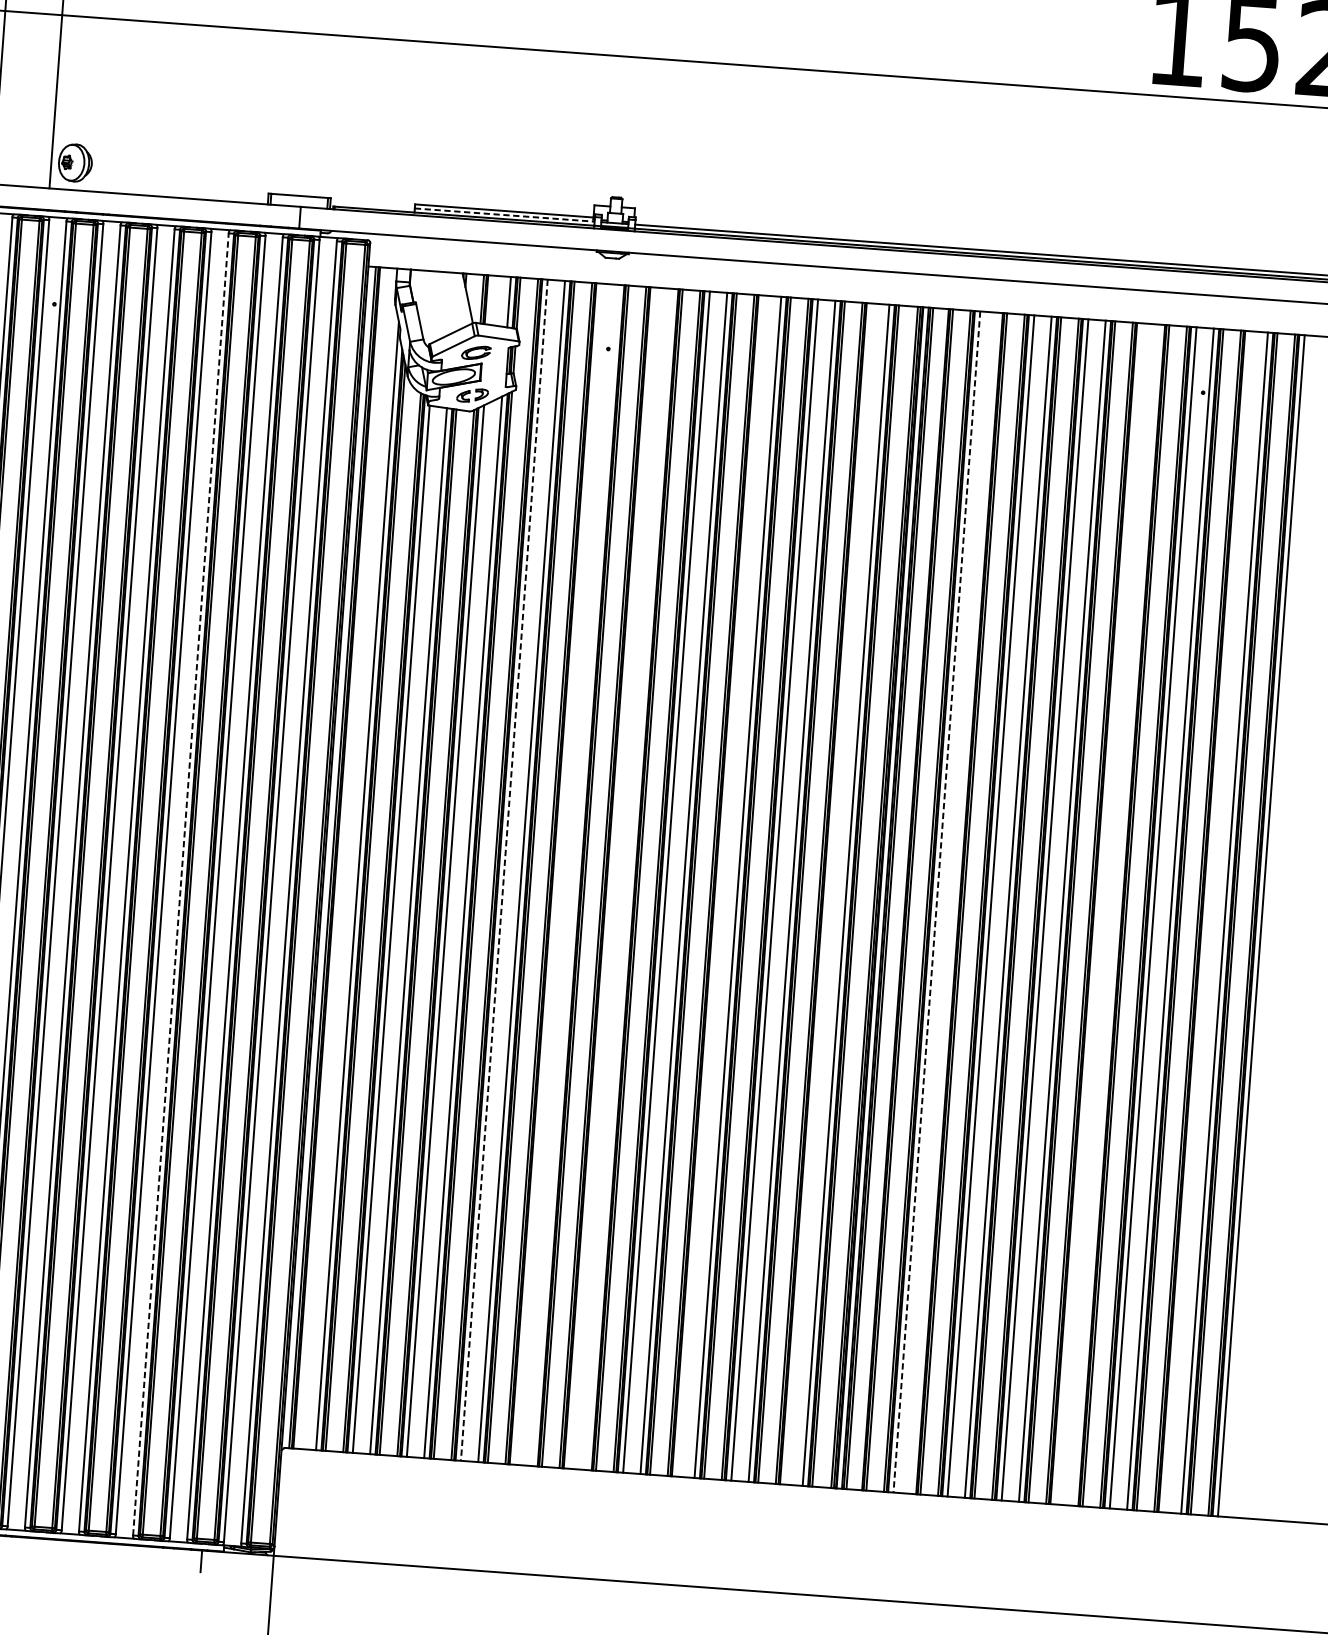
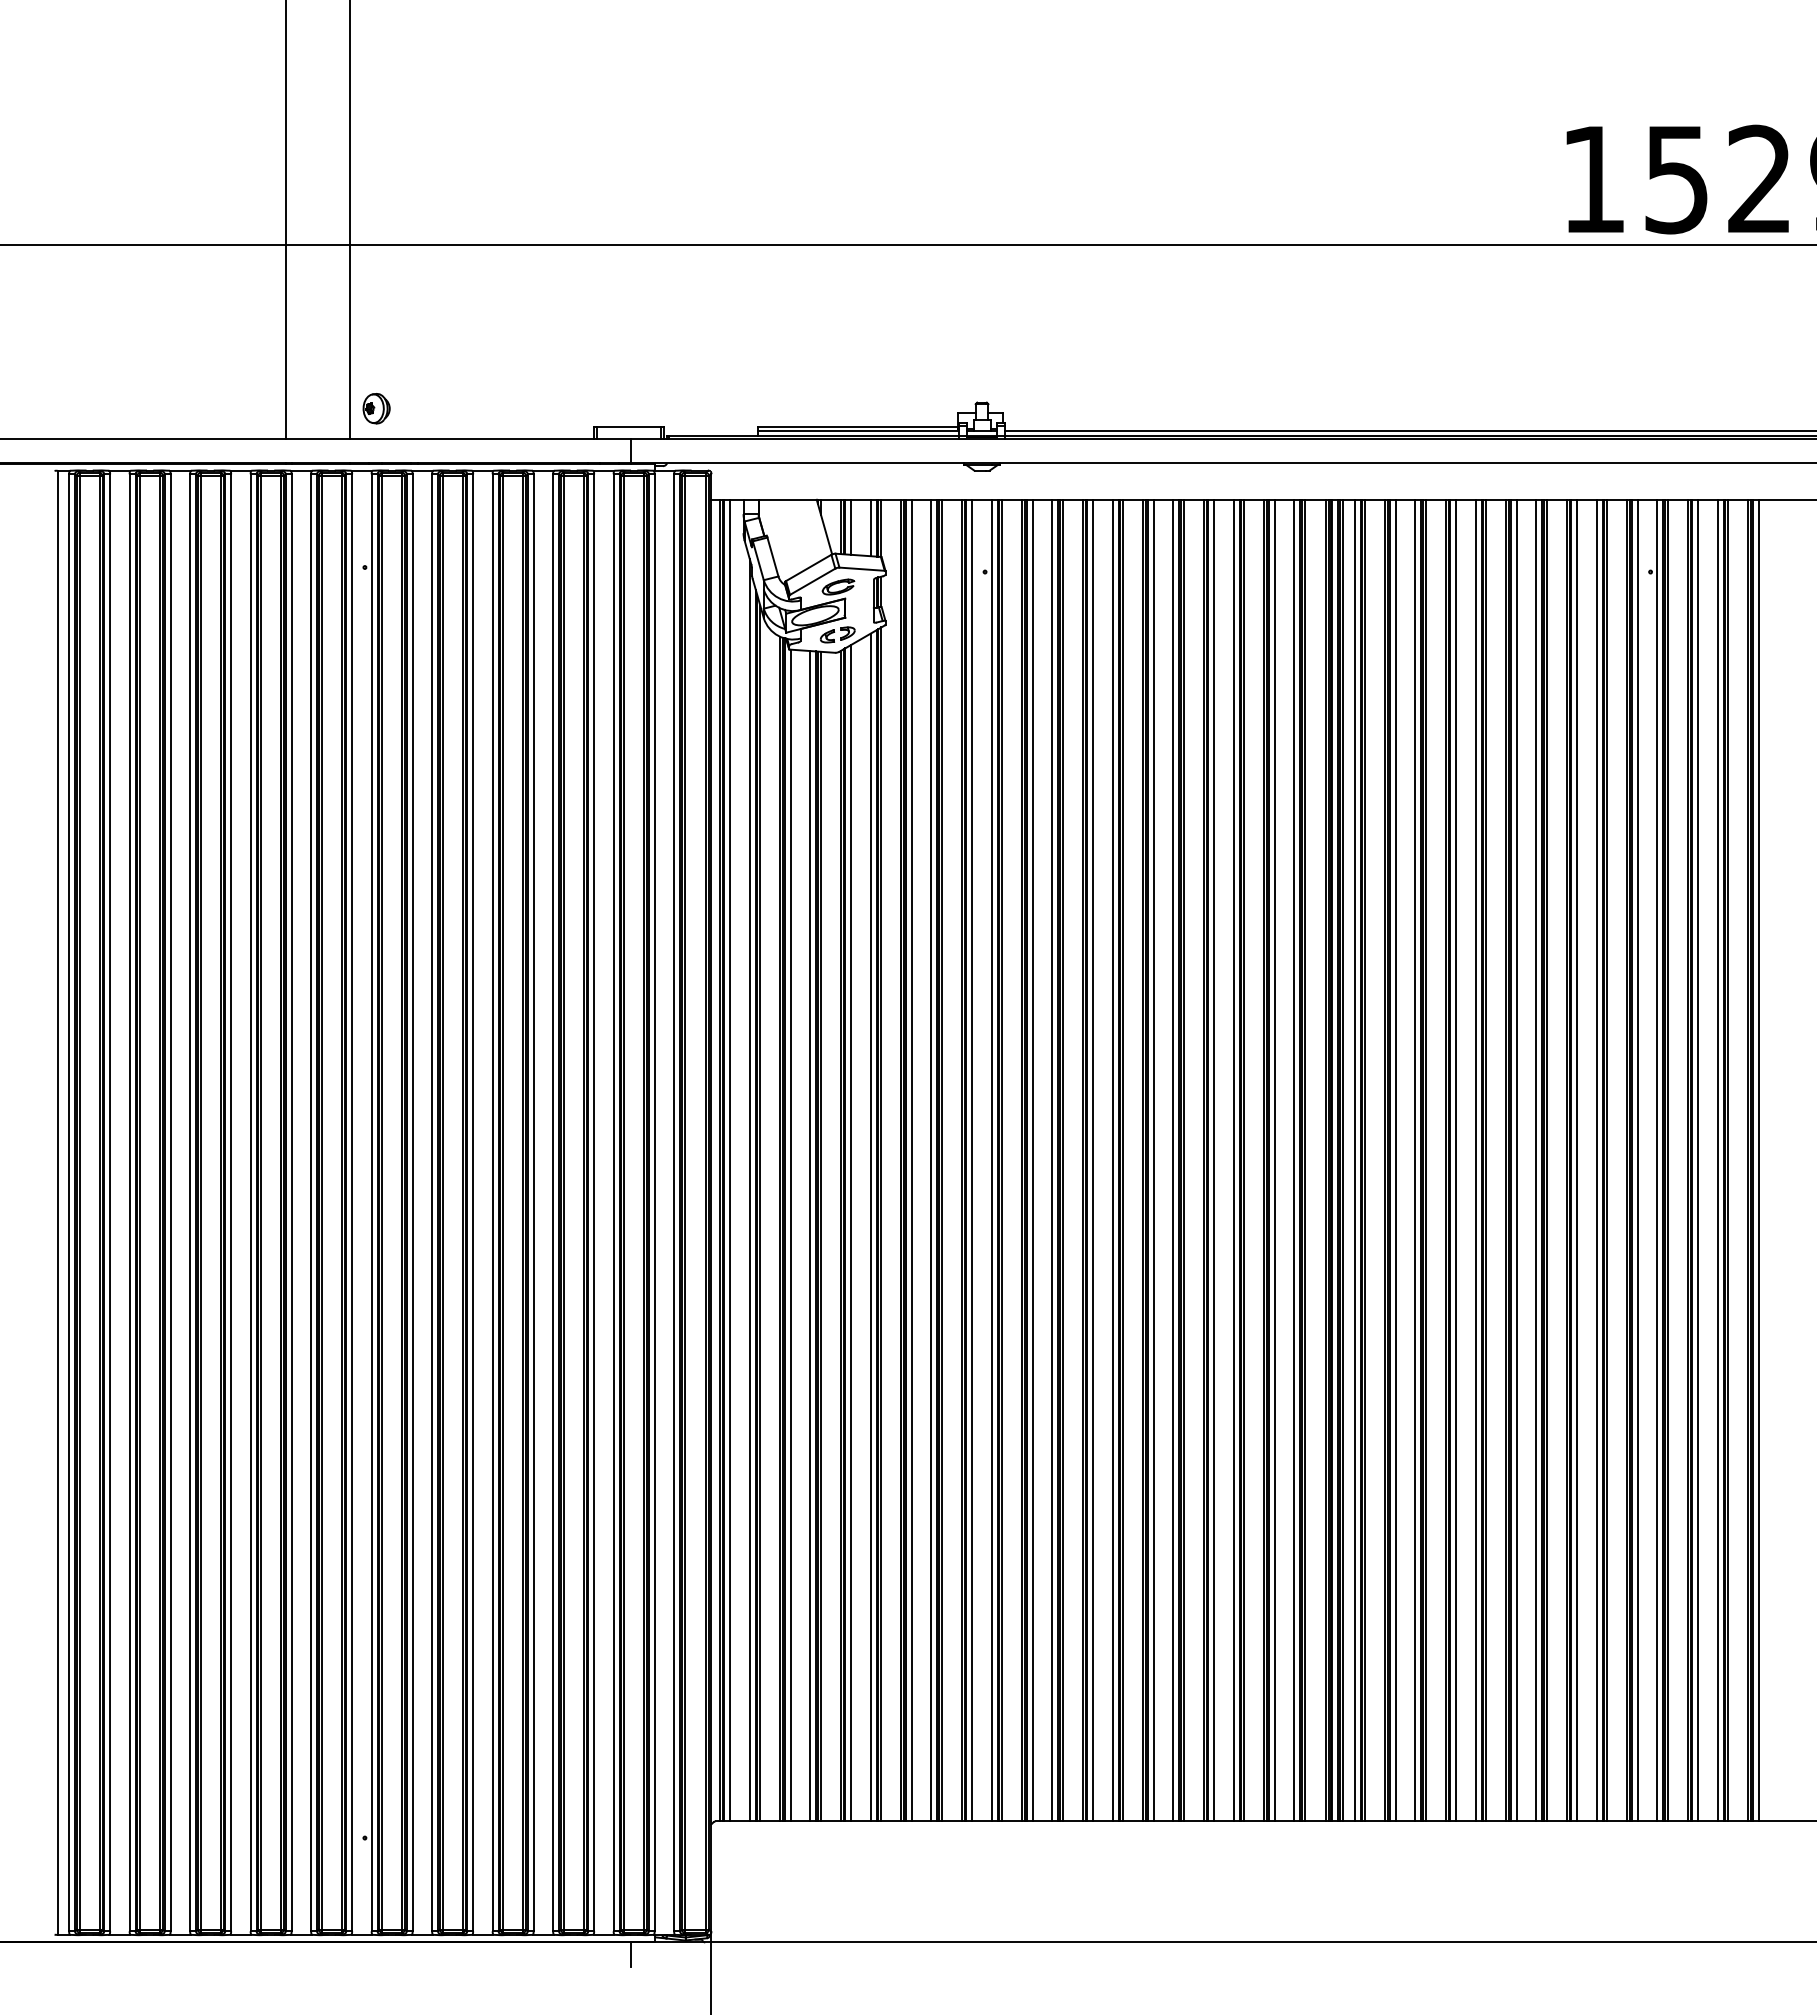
part: (75, 162) -> (376, 408), size x0.71
line: (504, 215) -> (858, 431), dashed -> solid
line: (491, 299) -> (851, 526), added
line: (342, 858) -> (730, 1160), added
line: (504, 870) -> (911, 1160), dashed -> solid
line: (558, 874) -> (972, 1160), added
line: (575, 875) -> (991, 1160), added
line: (612, 878) -> (1032, 1160), added
line: (630, 879) -> (1052, 1160), added
line: (181, 884) -> (553, 1202), dashed -> solid
line: (720, 886) -> (1153, 1160), added
line: (828, 893) -> (1274, 1160), added
line: (899, 899) -> (1354, 1160), added
line: (936, 901) -> (1395, 1160), dashed -> solid
line: (954, 903) -> (1415, 1160), added
line: (1099, 913) -> (1577, 1160), added
line: (1116, 915) -> (1596, 1160), added
line: (1207, 921) -> (1698, 1160), added

